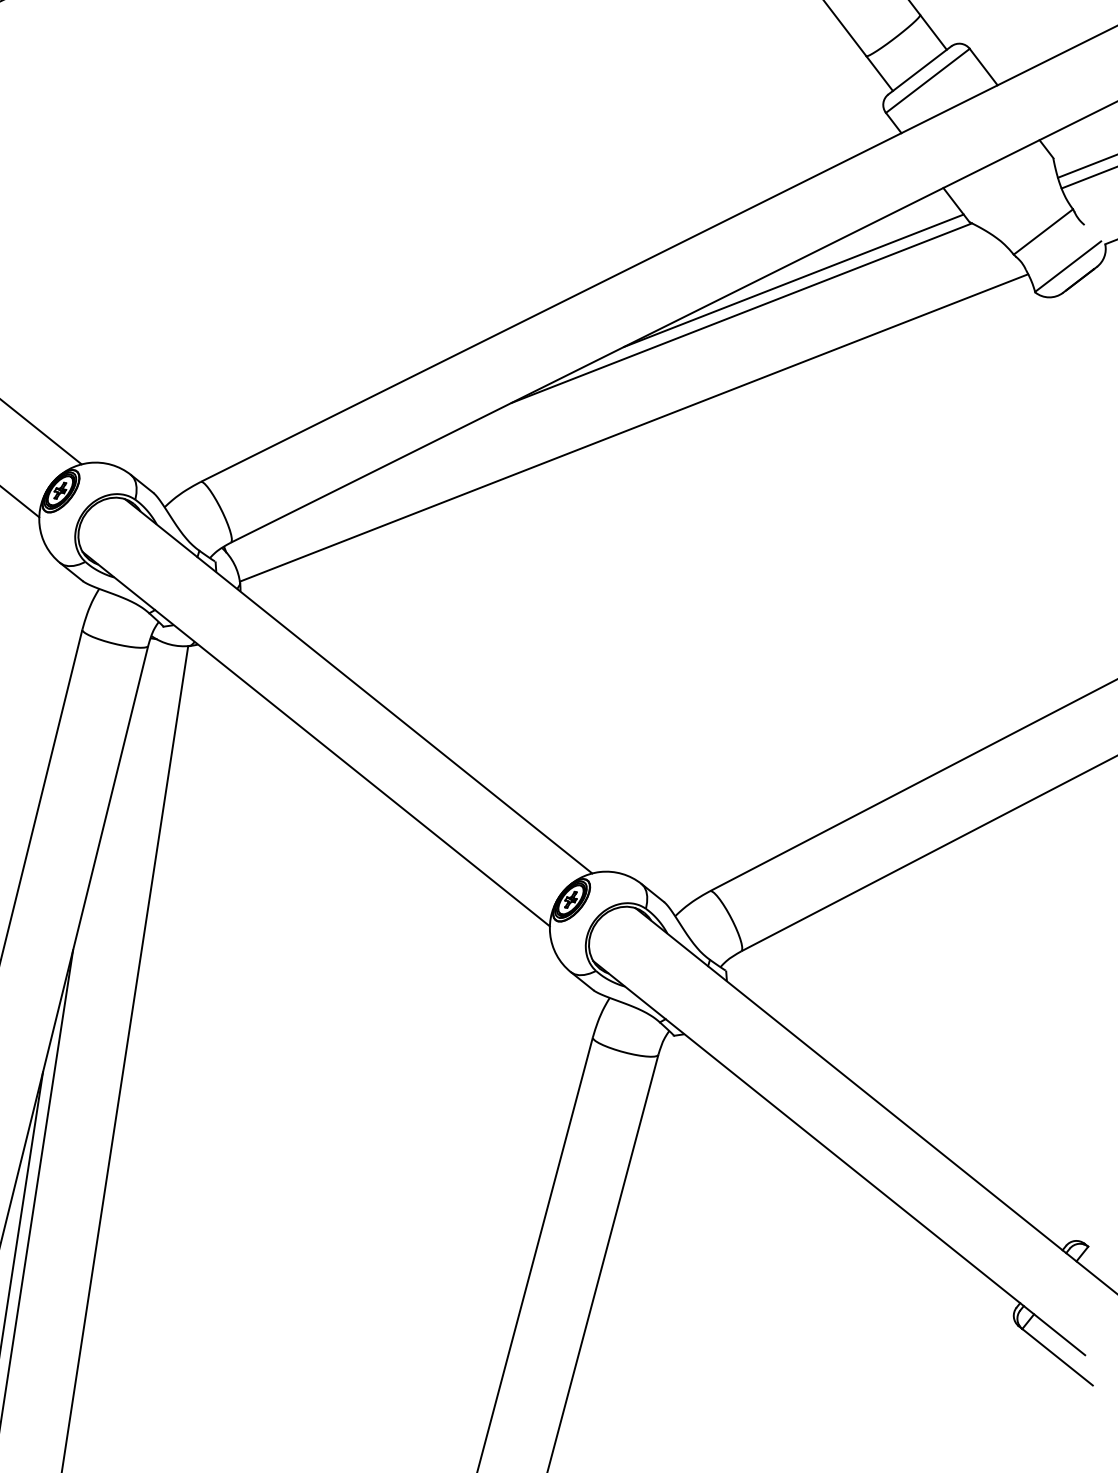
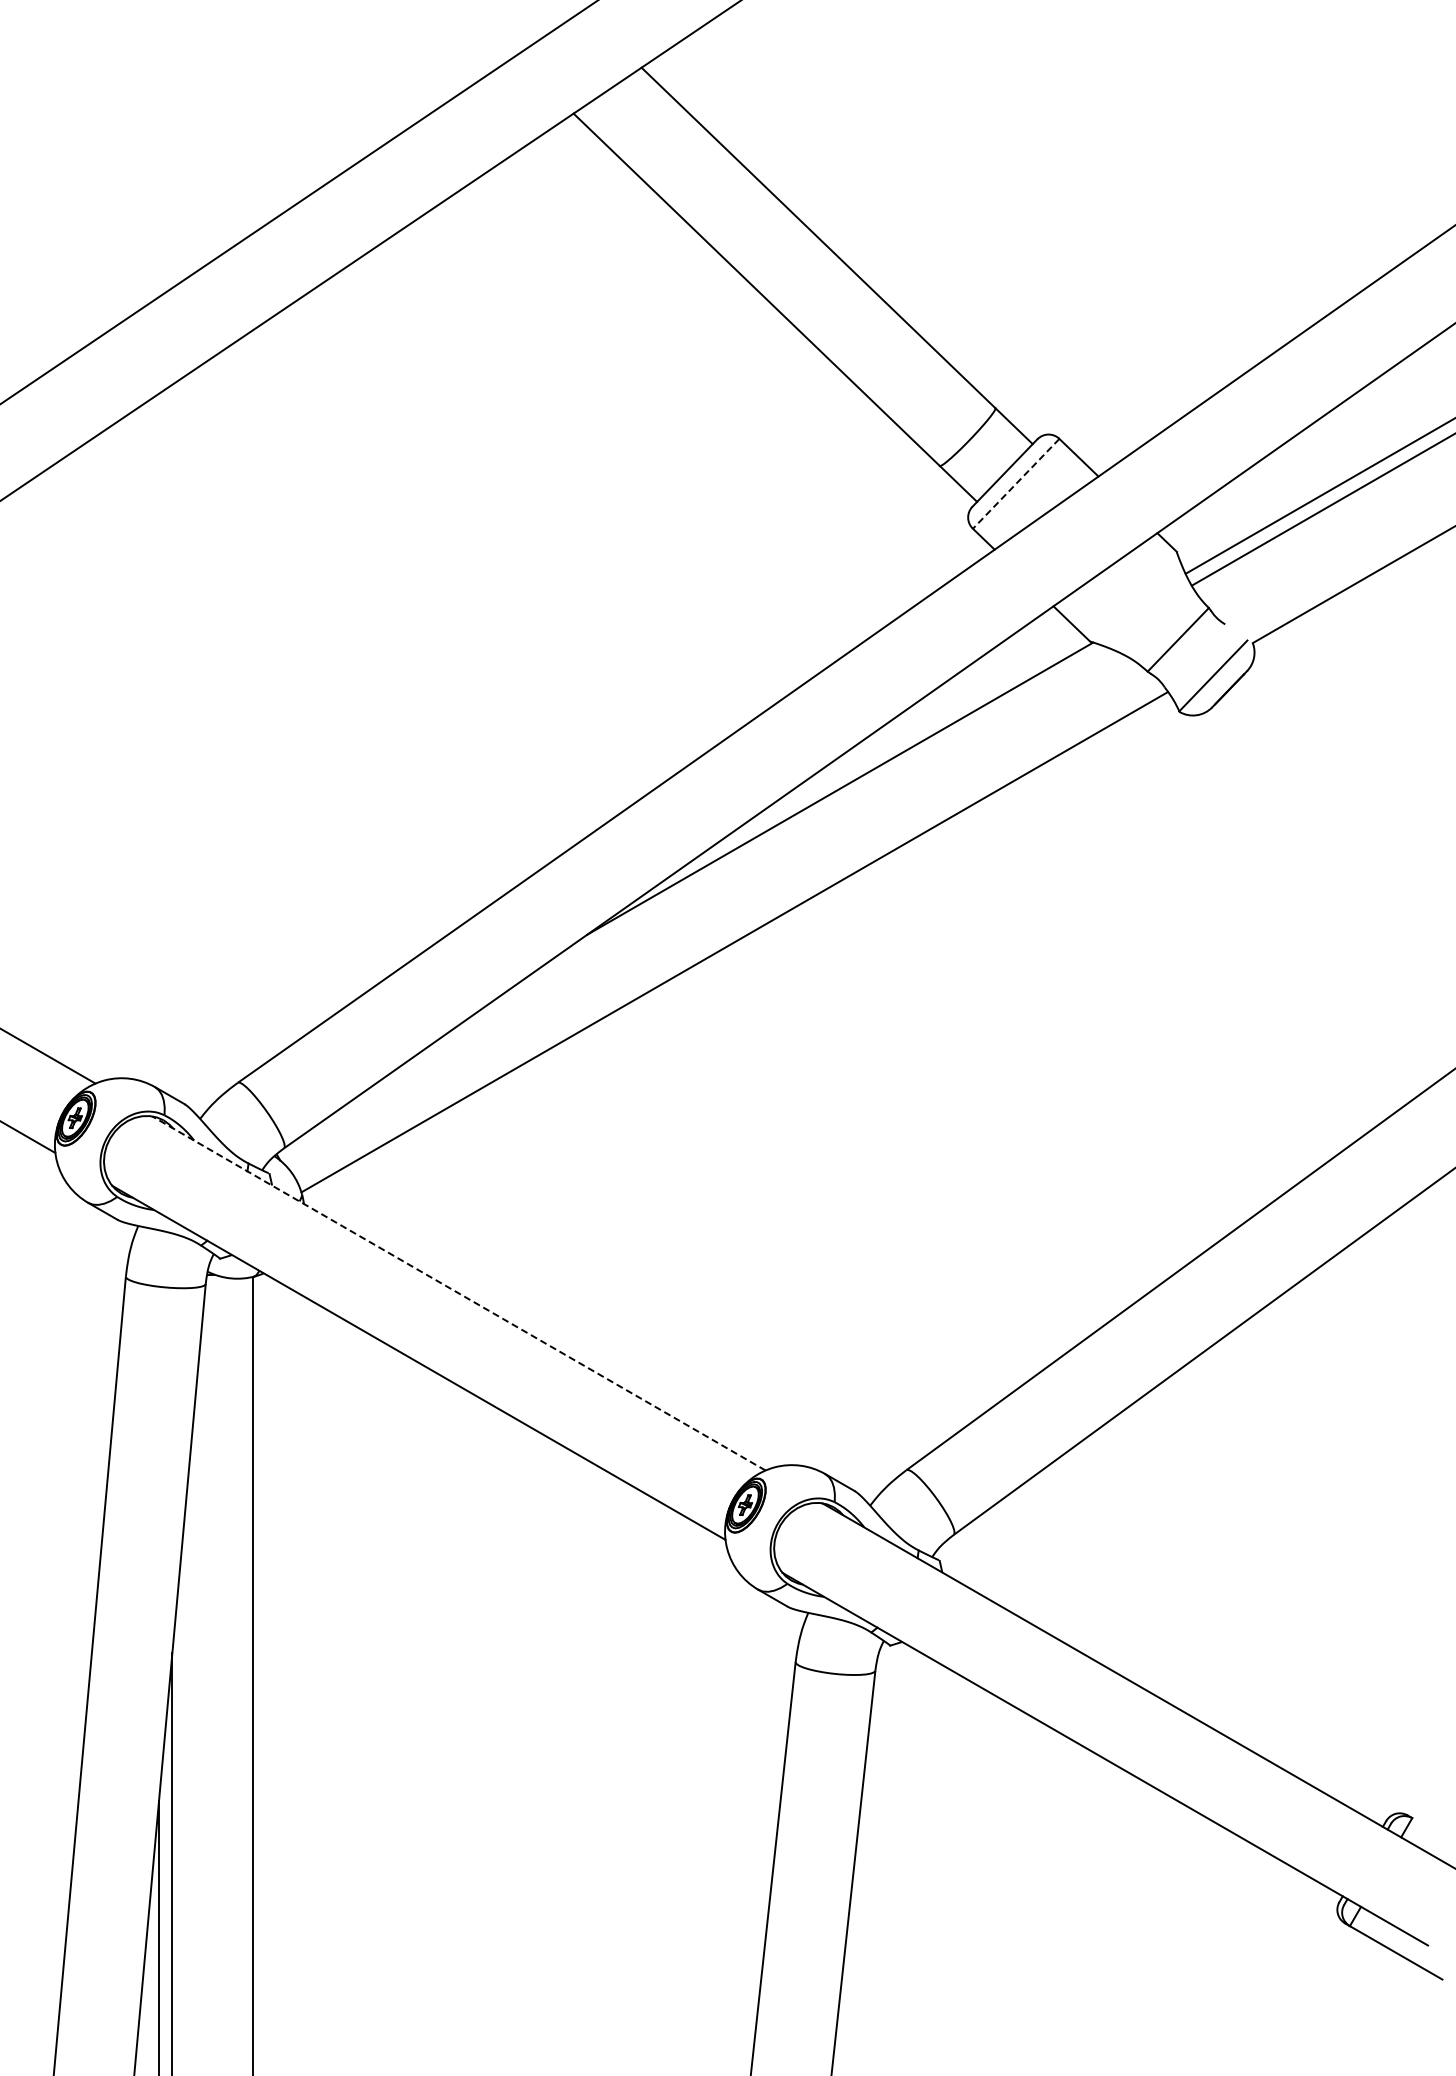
line: (927, 81) -> (1015, 484), solid -> dashed
line: (793, 280) -> (894, 741), removed
line: (358, 686) -> (458, 1293), solid -> dashed

